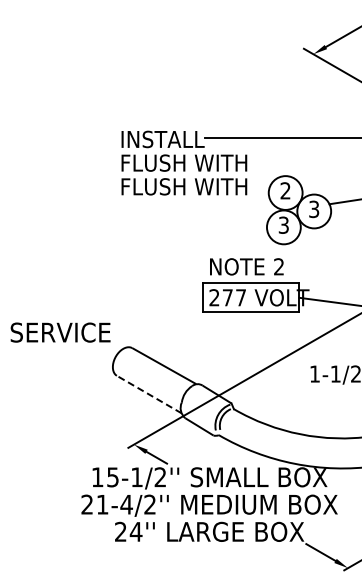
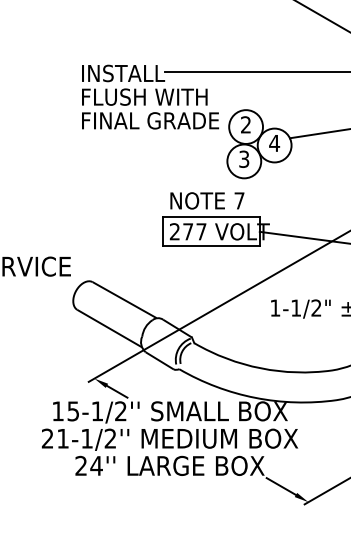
text: (196, 186) -> (156, 120), FLUSH WITH -> FINAL GRADE
text: (313, 209) -> (273, 143), 3 -> 4
text: (278, 266) -> (238, 200), 2 -> 7
line: (148, 394) -> (108, 328), dashed -> solid
text: (126, 504) -> (86, 438), 21-4/2'' -> 21-1/2''

